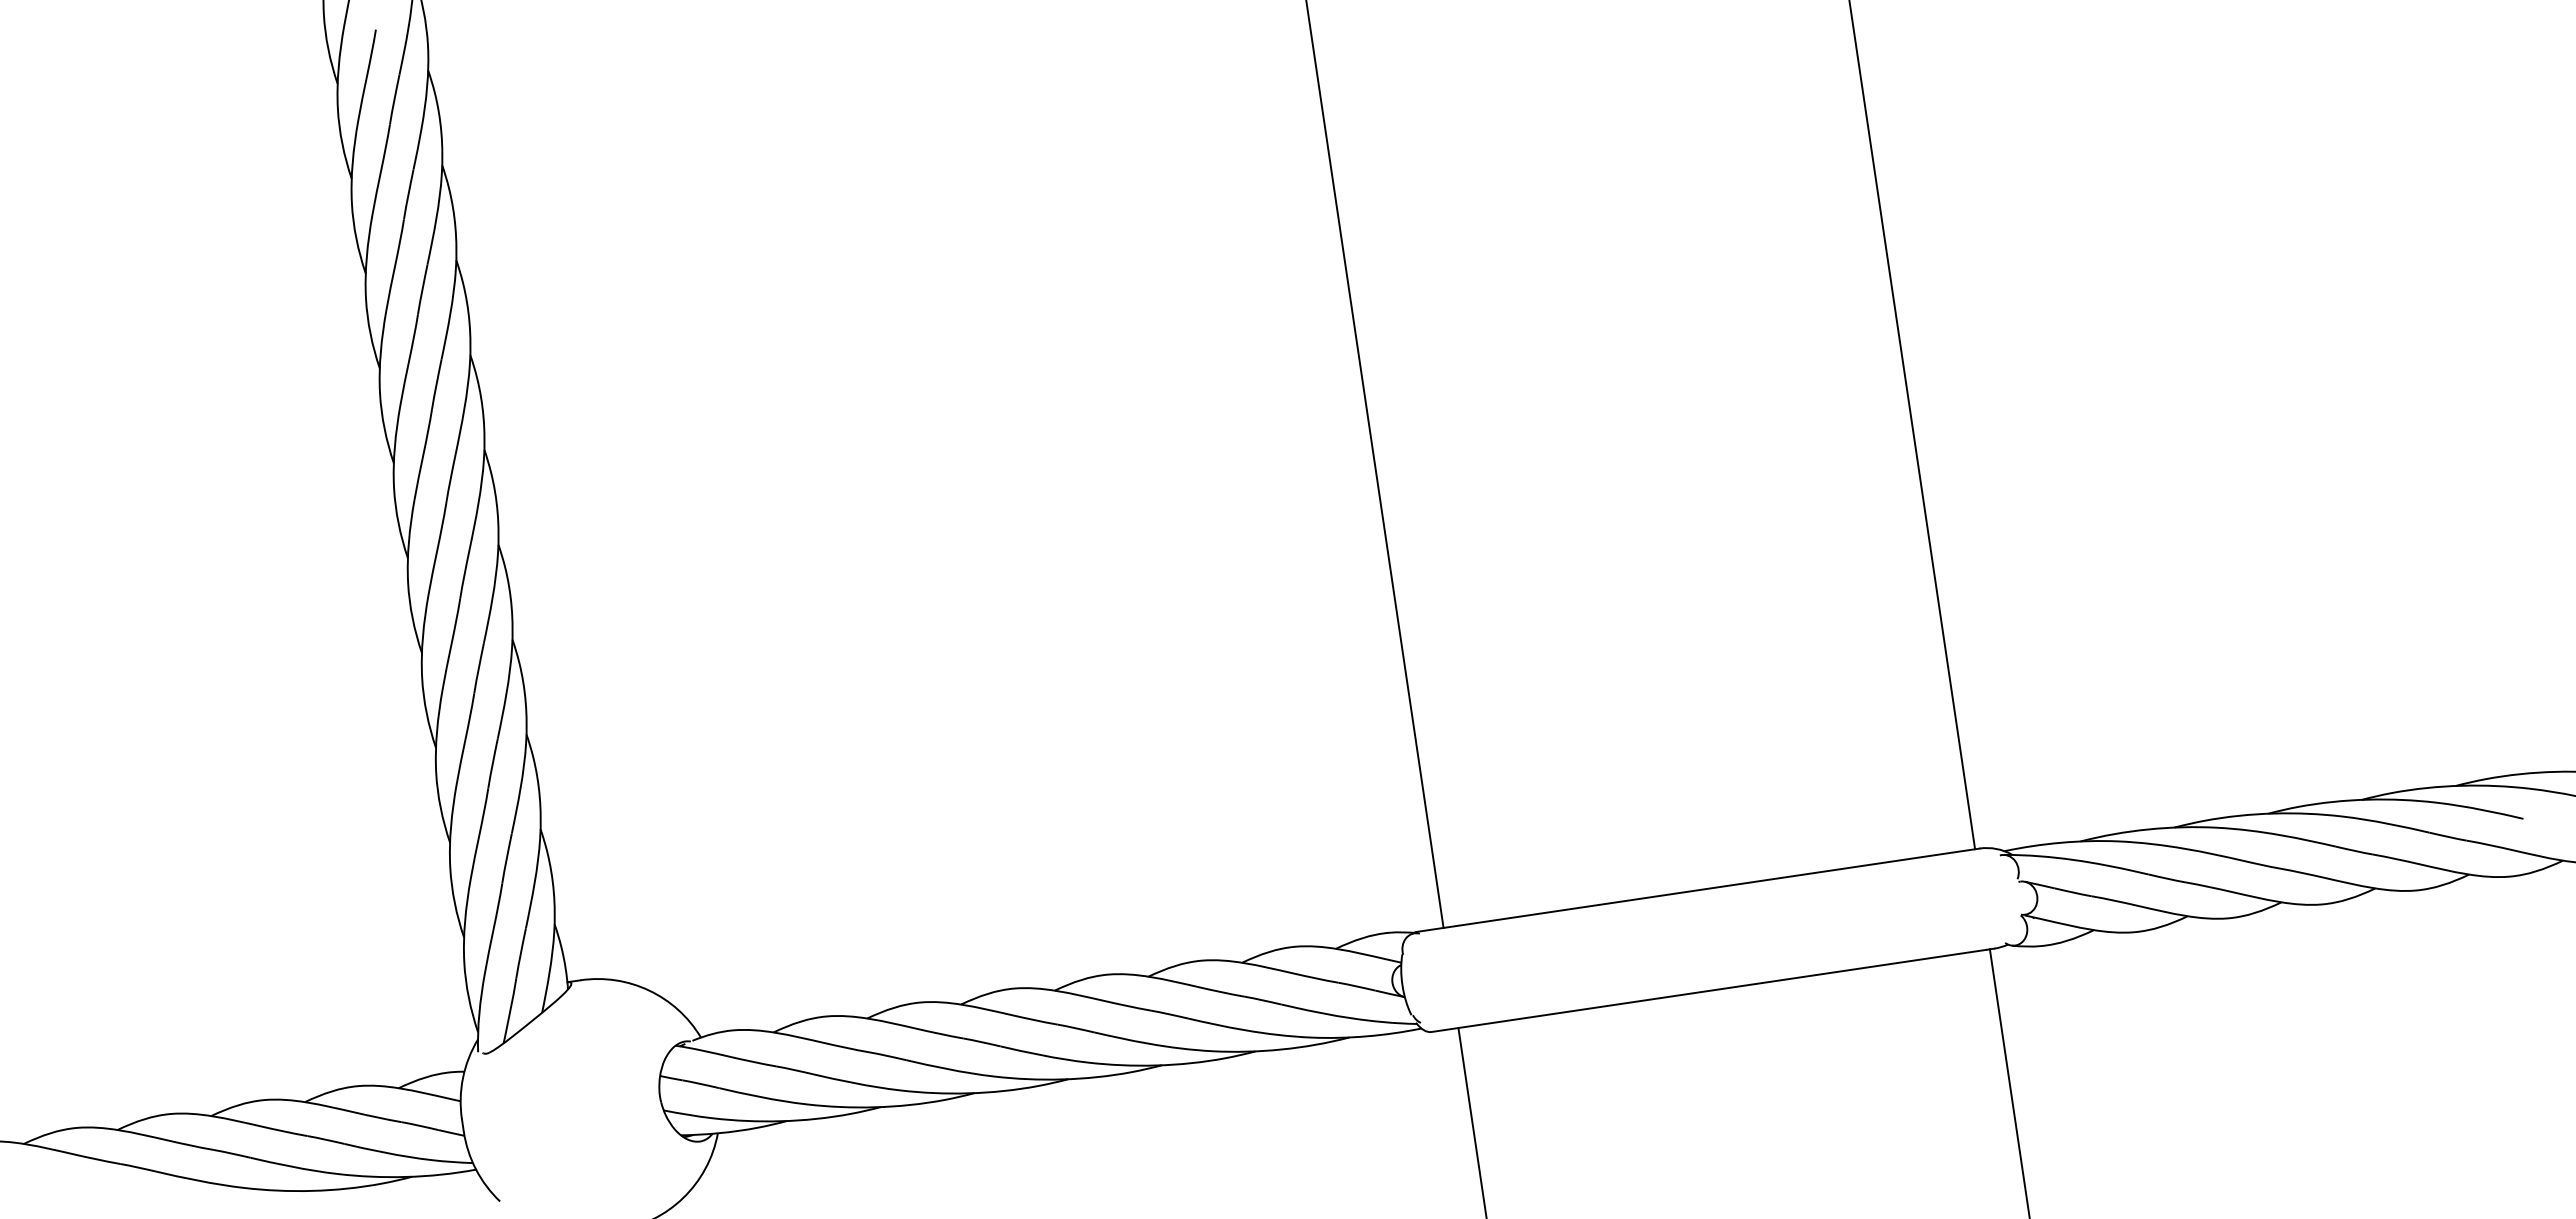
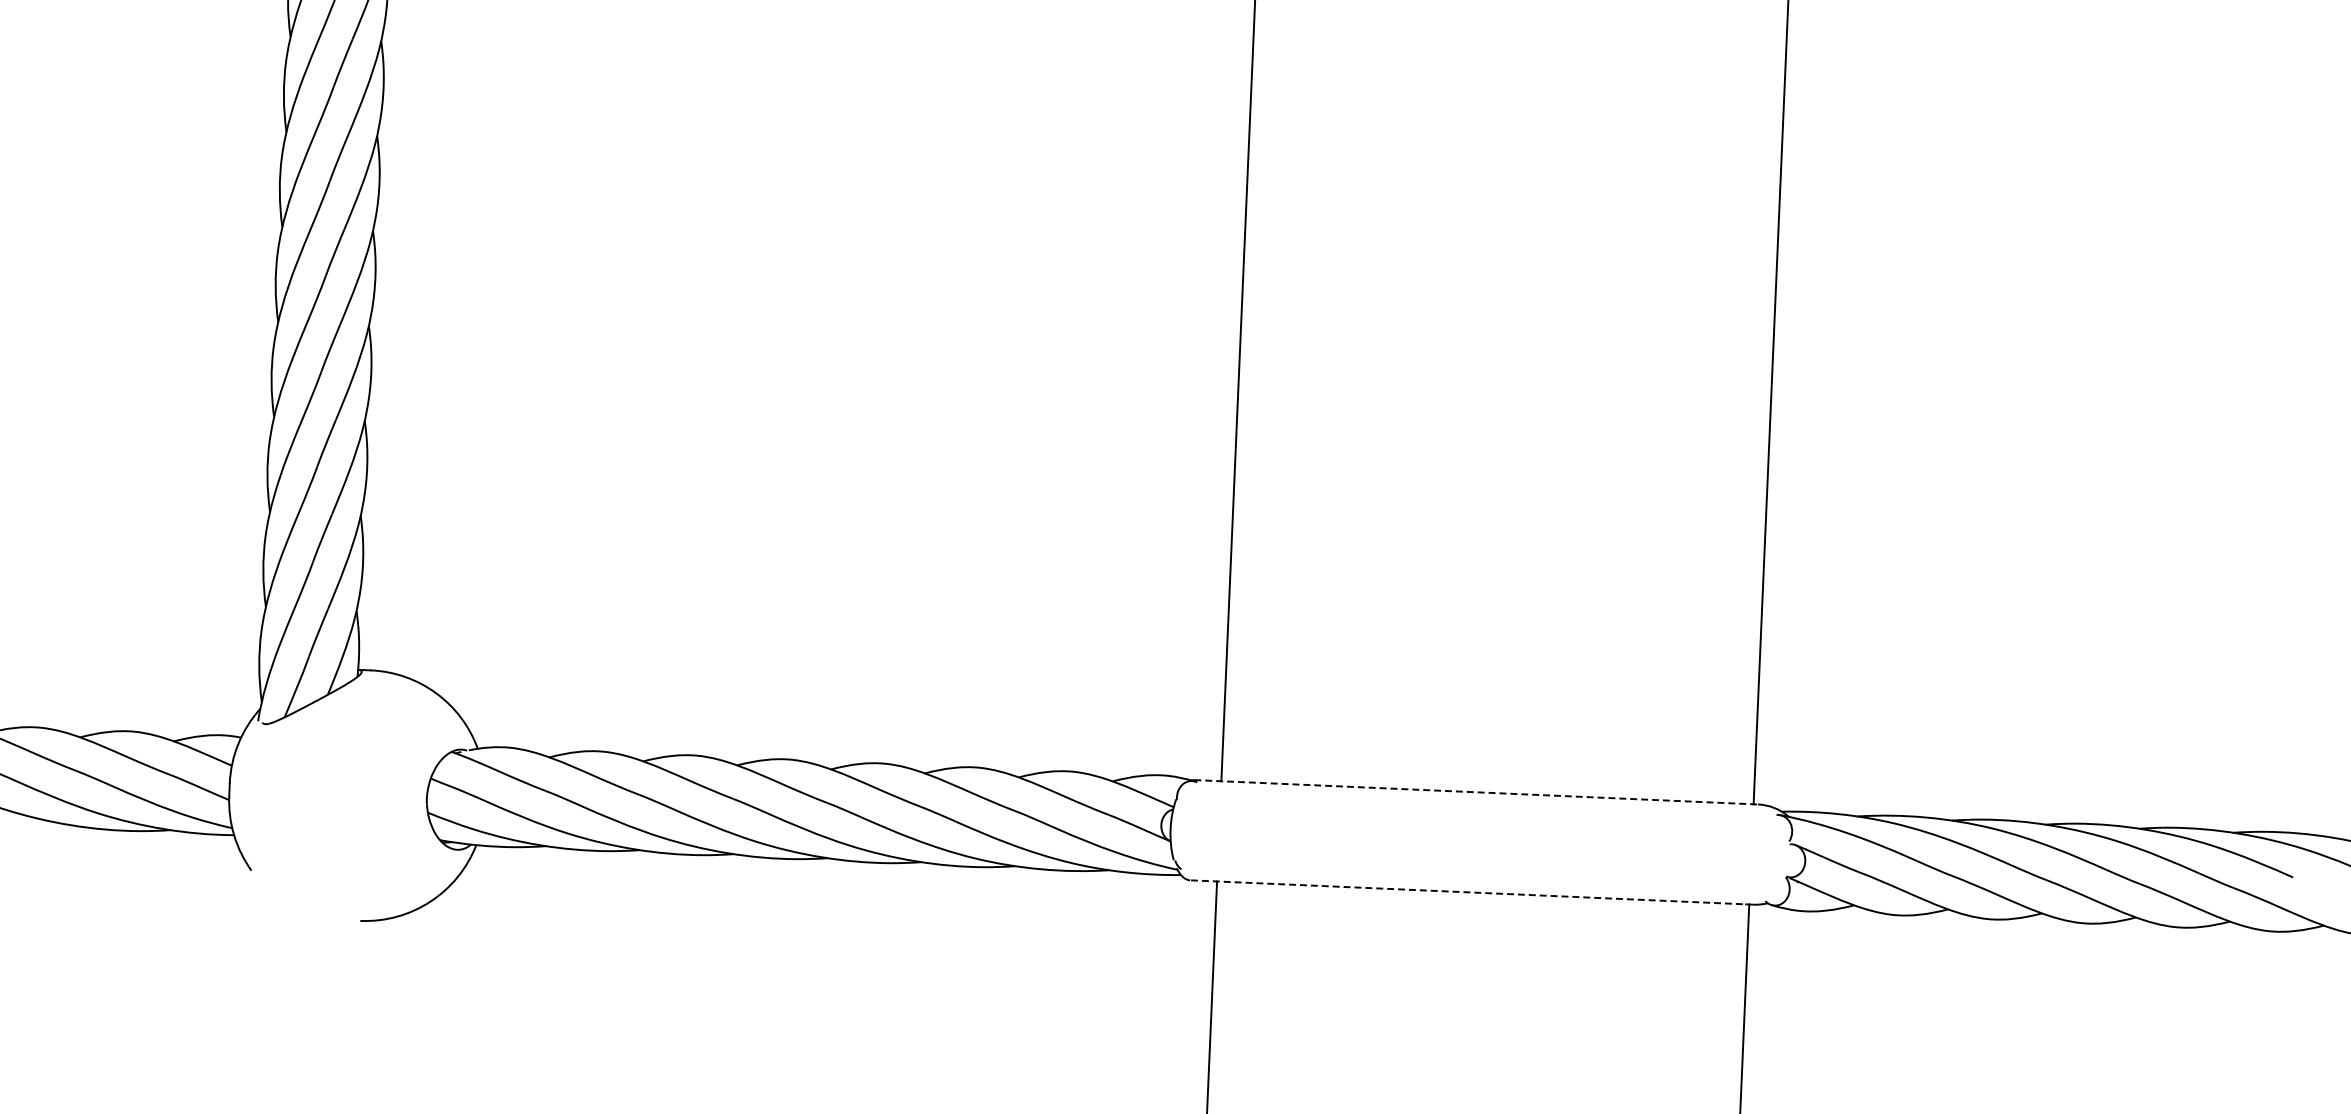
line: (1698, 890) -> (1476, 792), solid -> dashed
line: (1712, 990) -> (1471, 892), solid -> dashed

